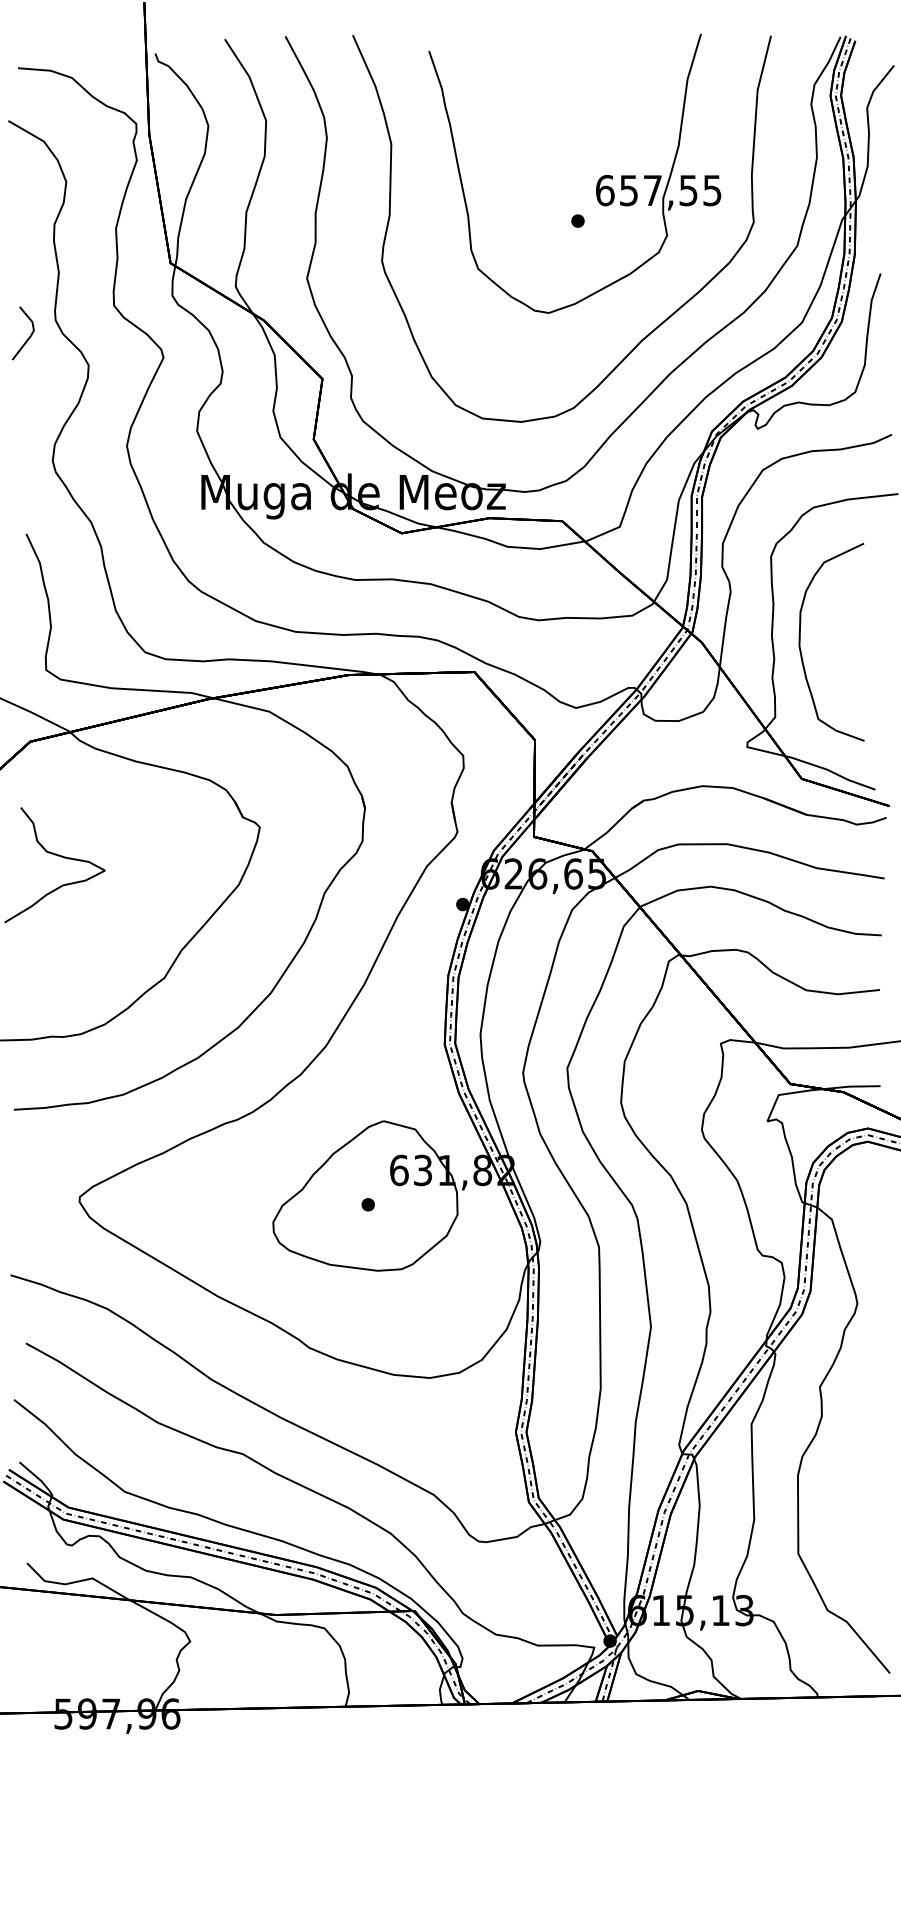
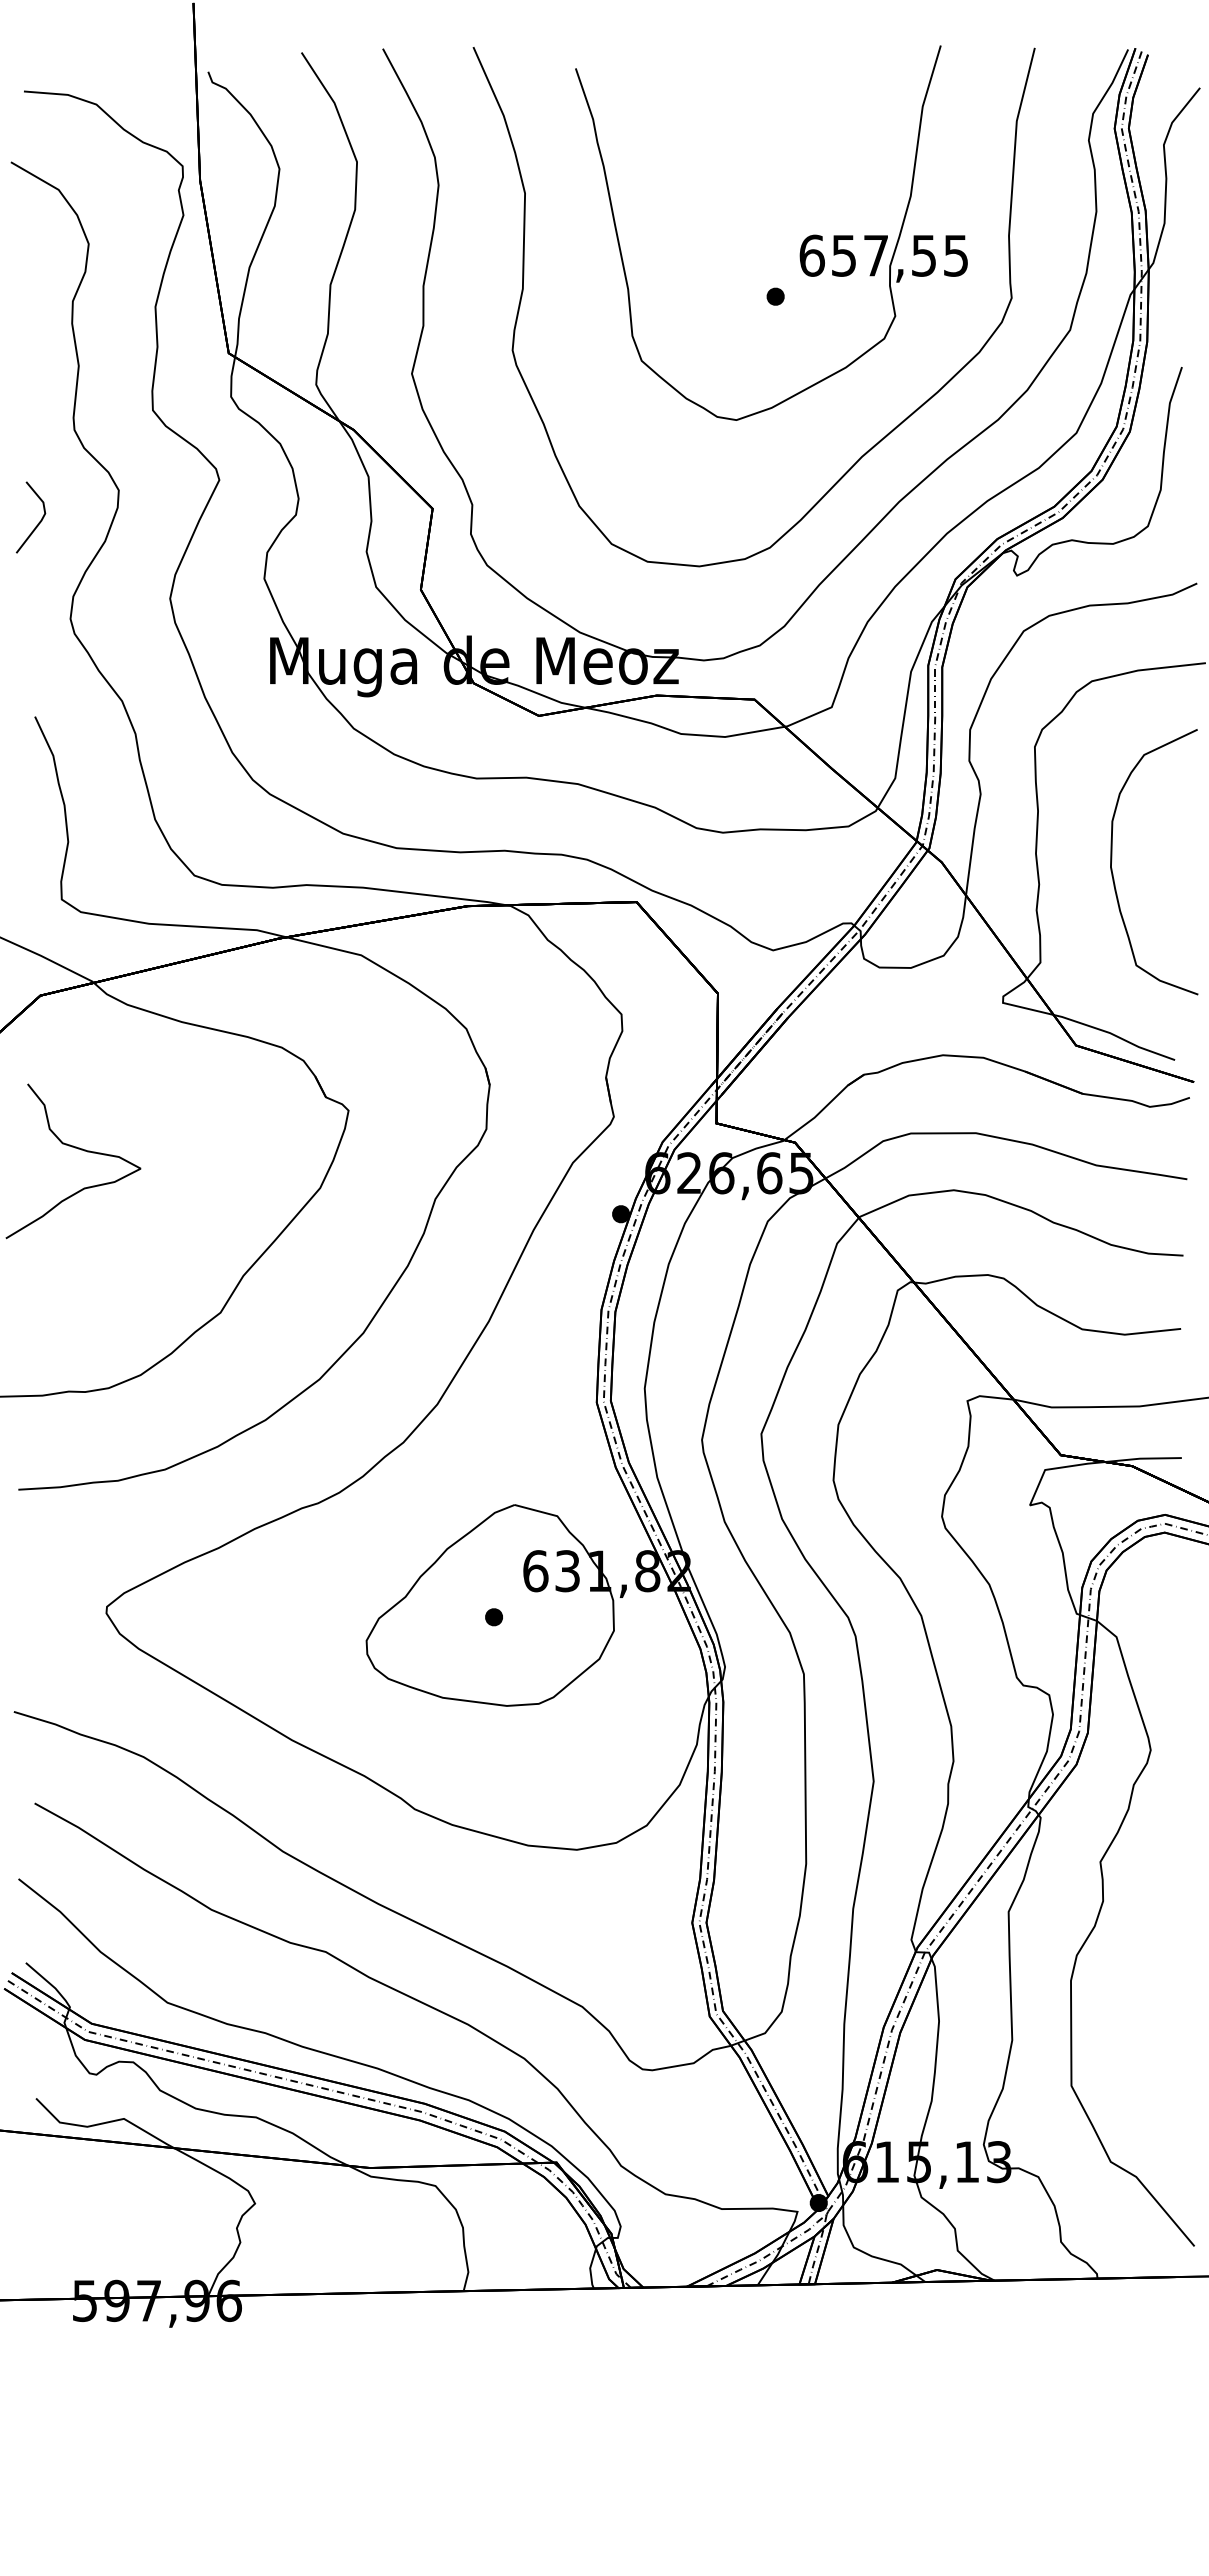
line: (28, 337) -> (38, 522), moved
curve: (800, 641) -> (1112, 860), moved

